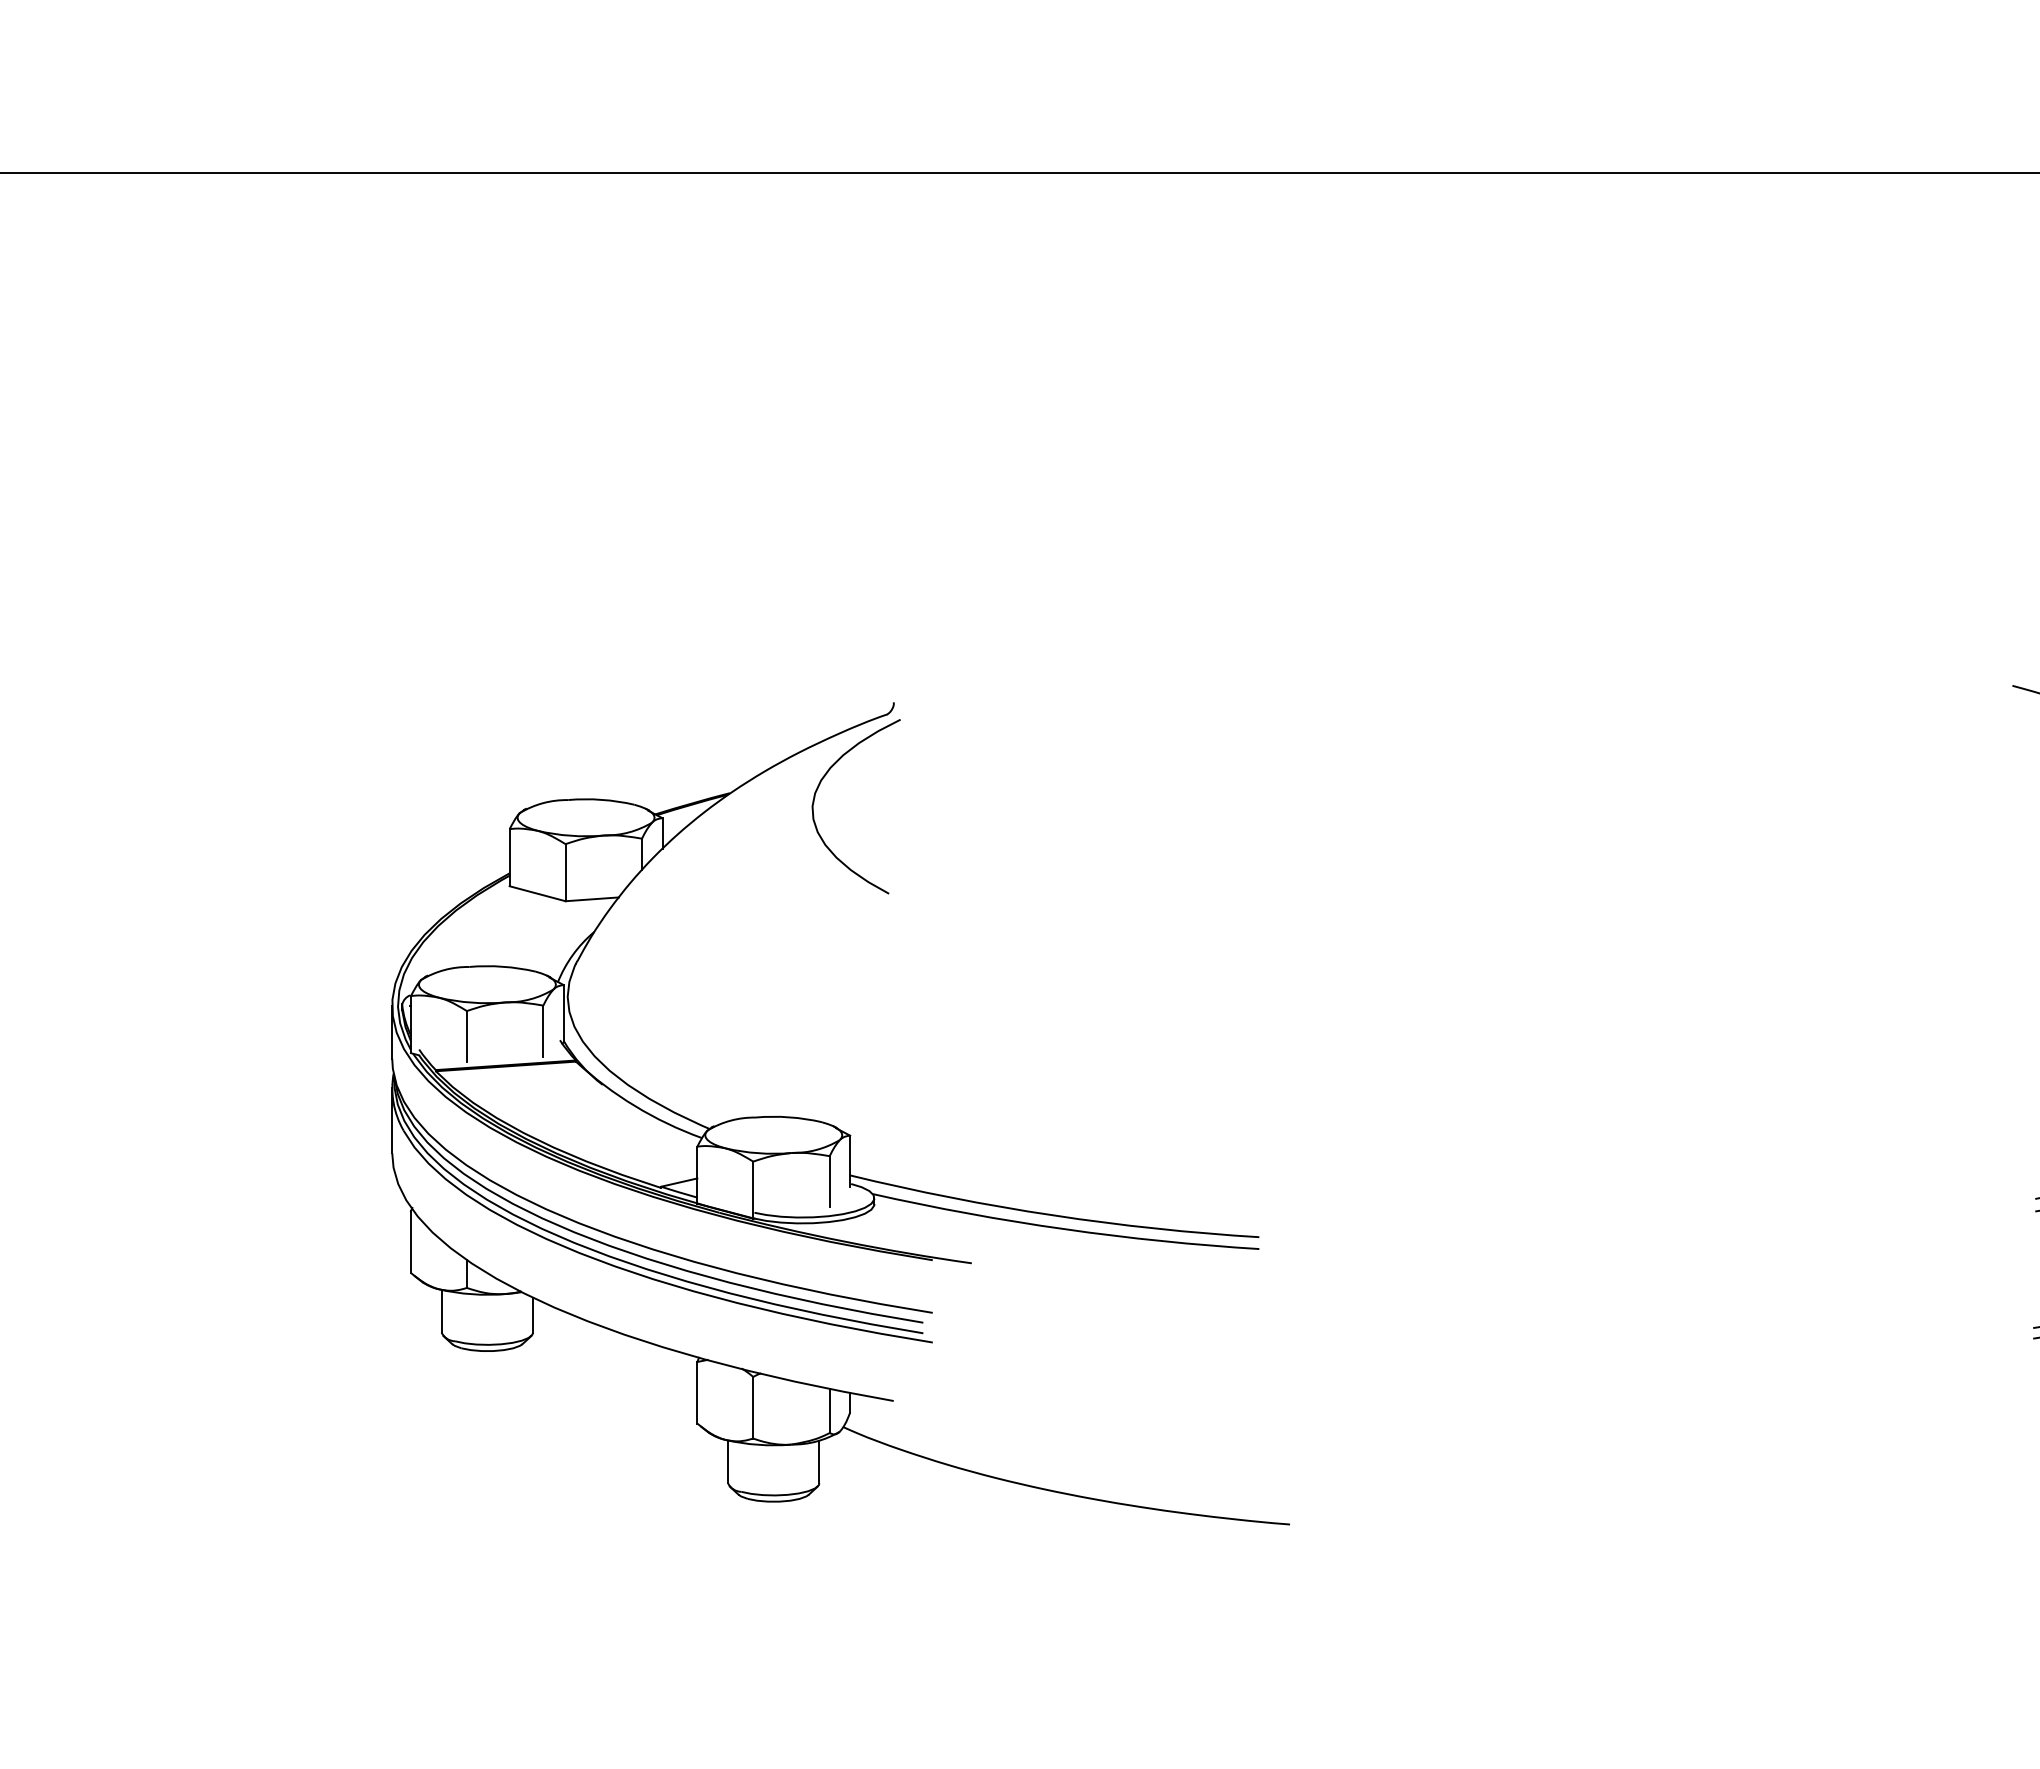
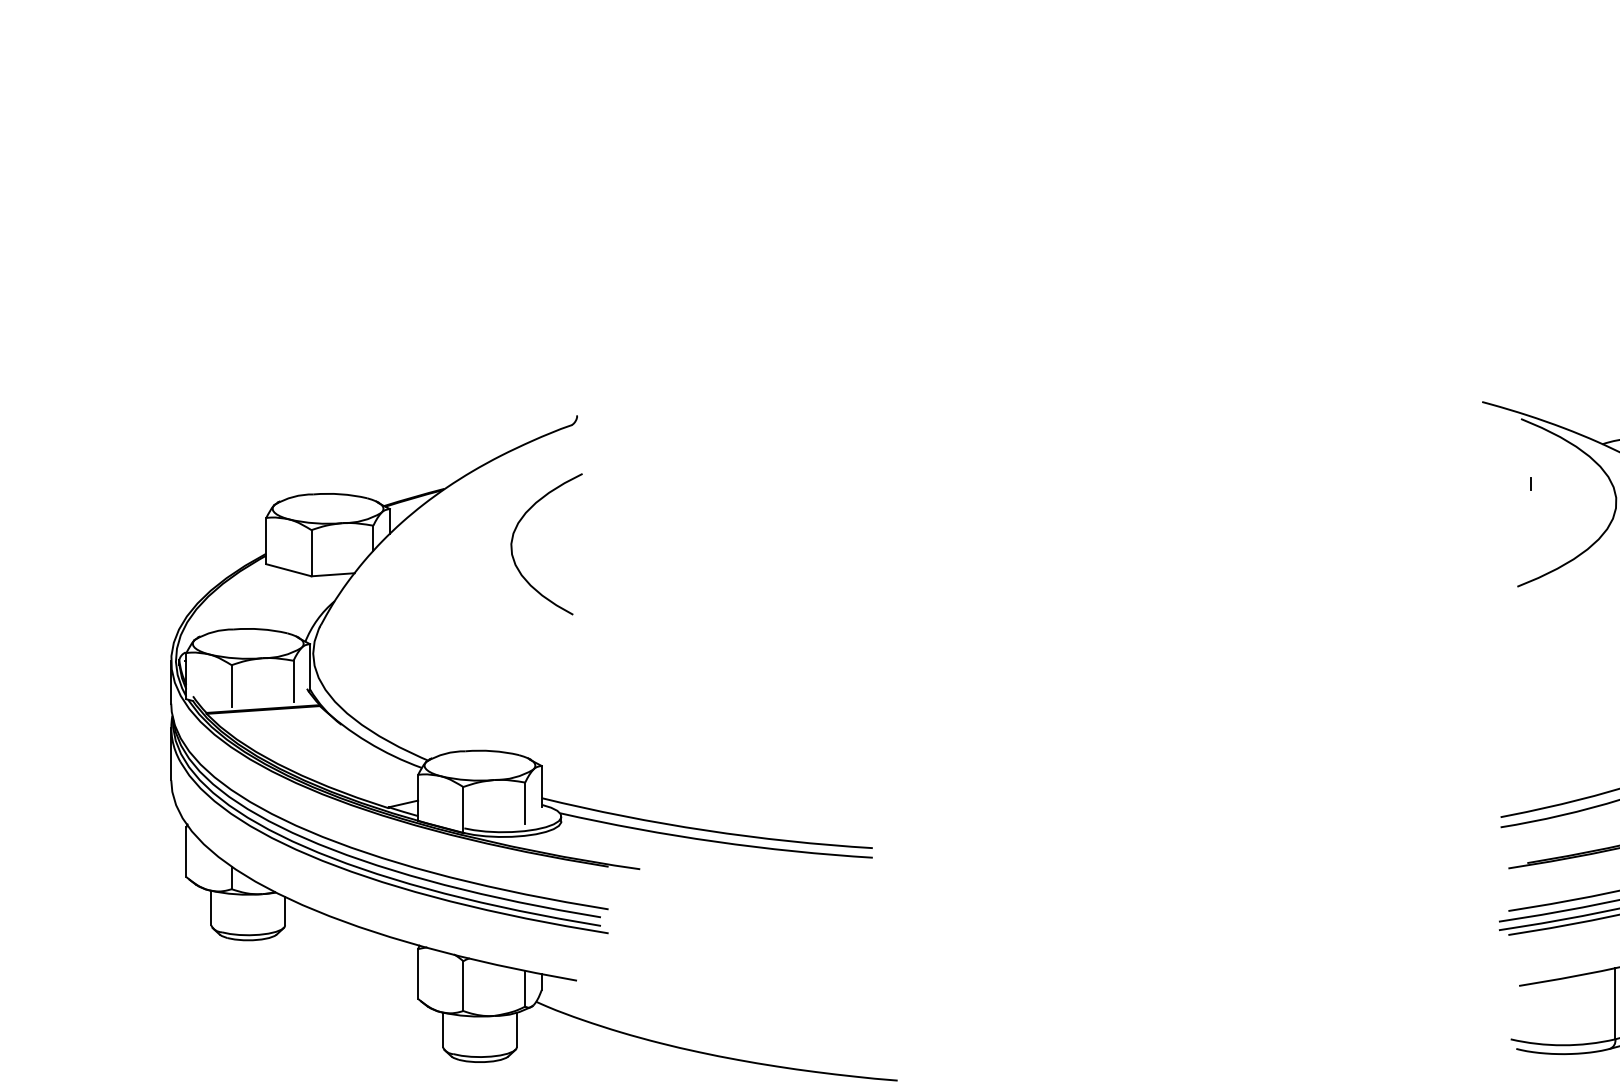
curve: (815, 797) -> (513, 536), moved

